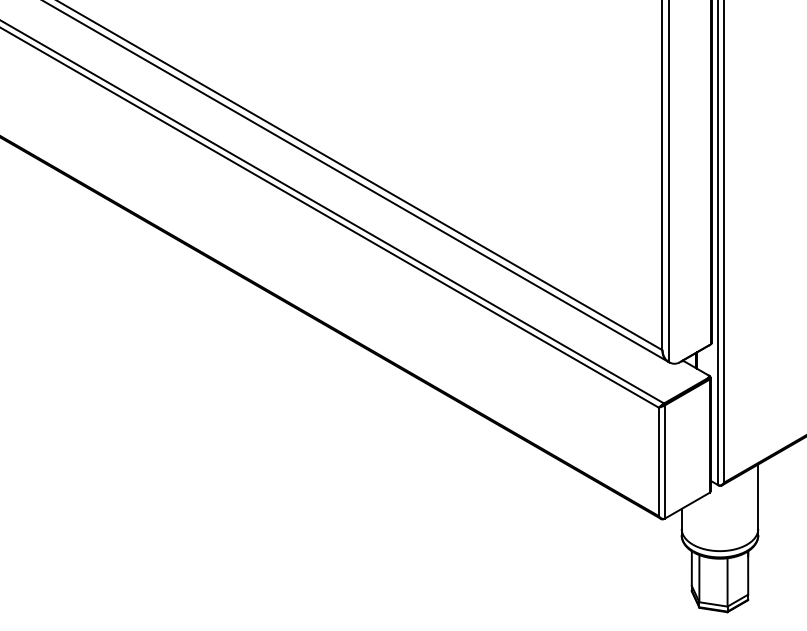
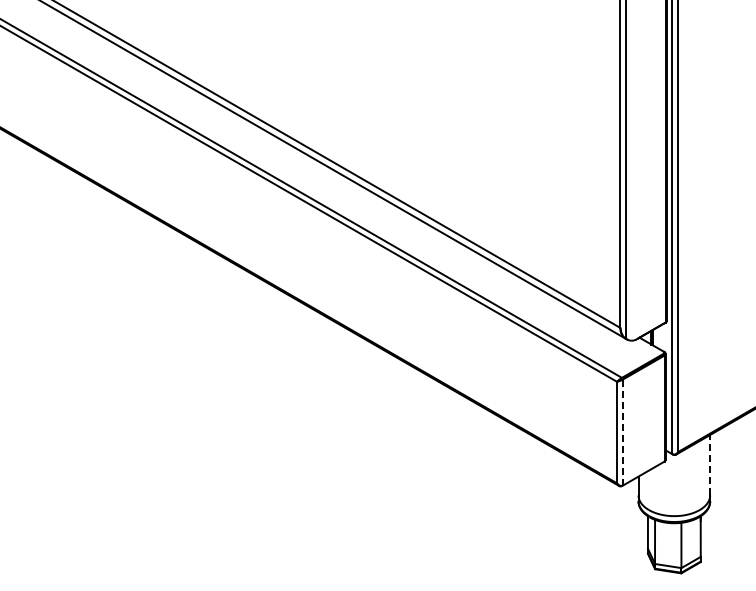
line: (664, 461) -> (622, 432), solid -> dashed
line: (758, 495) -> (710, 464), solid -> dashed

